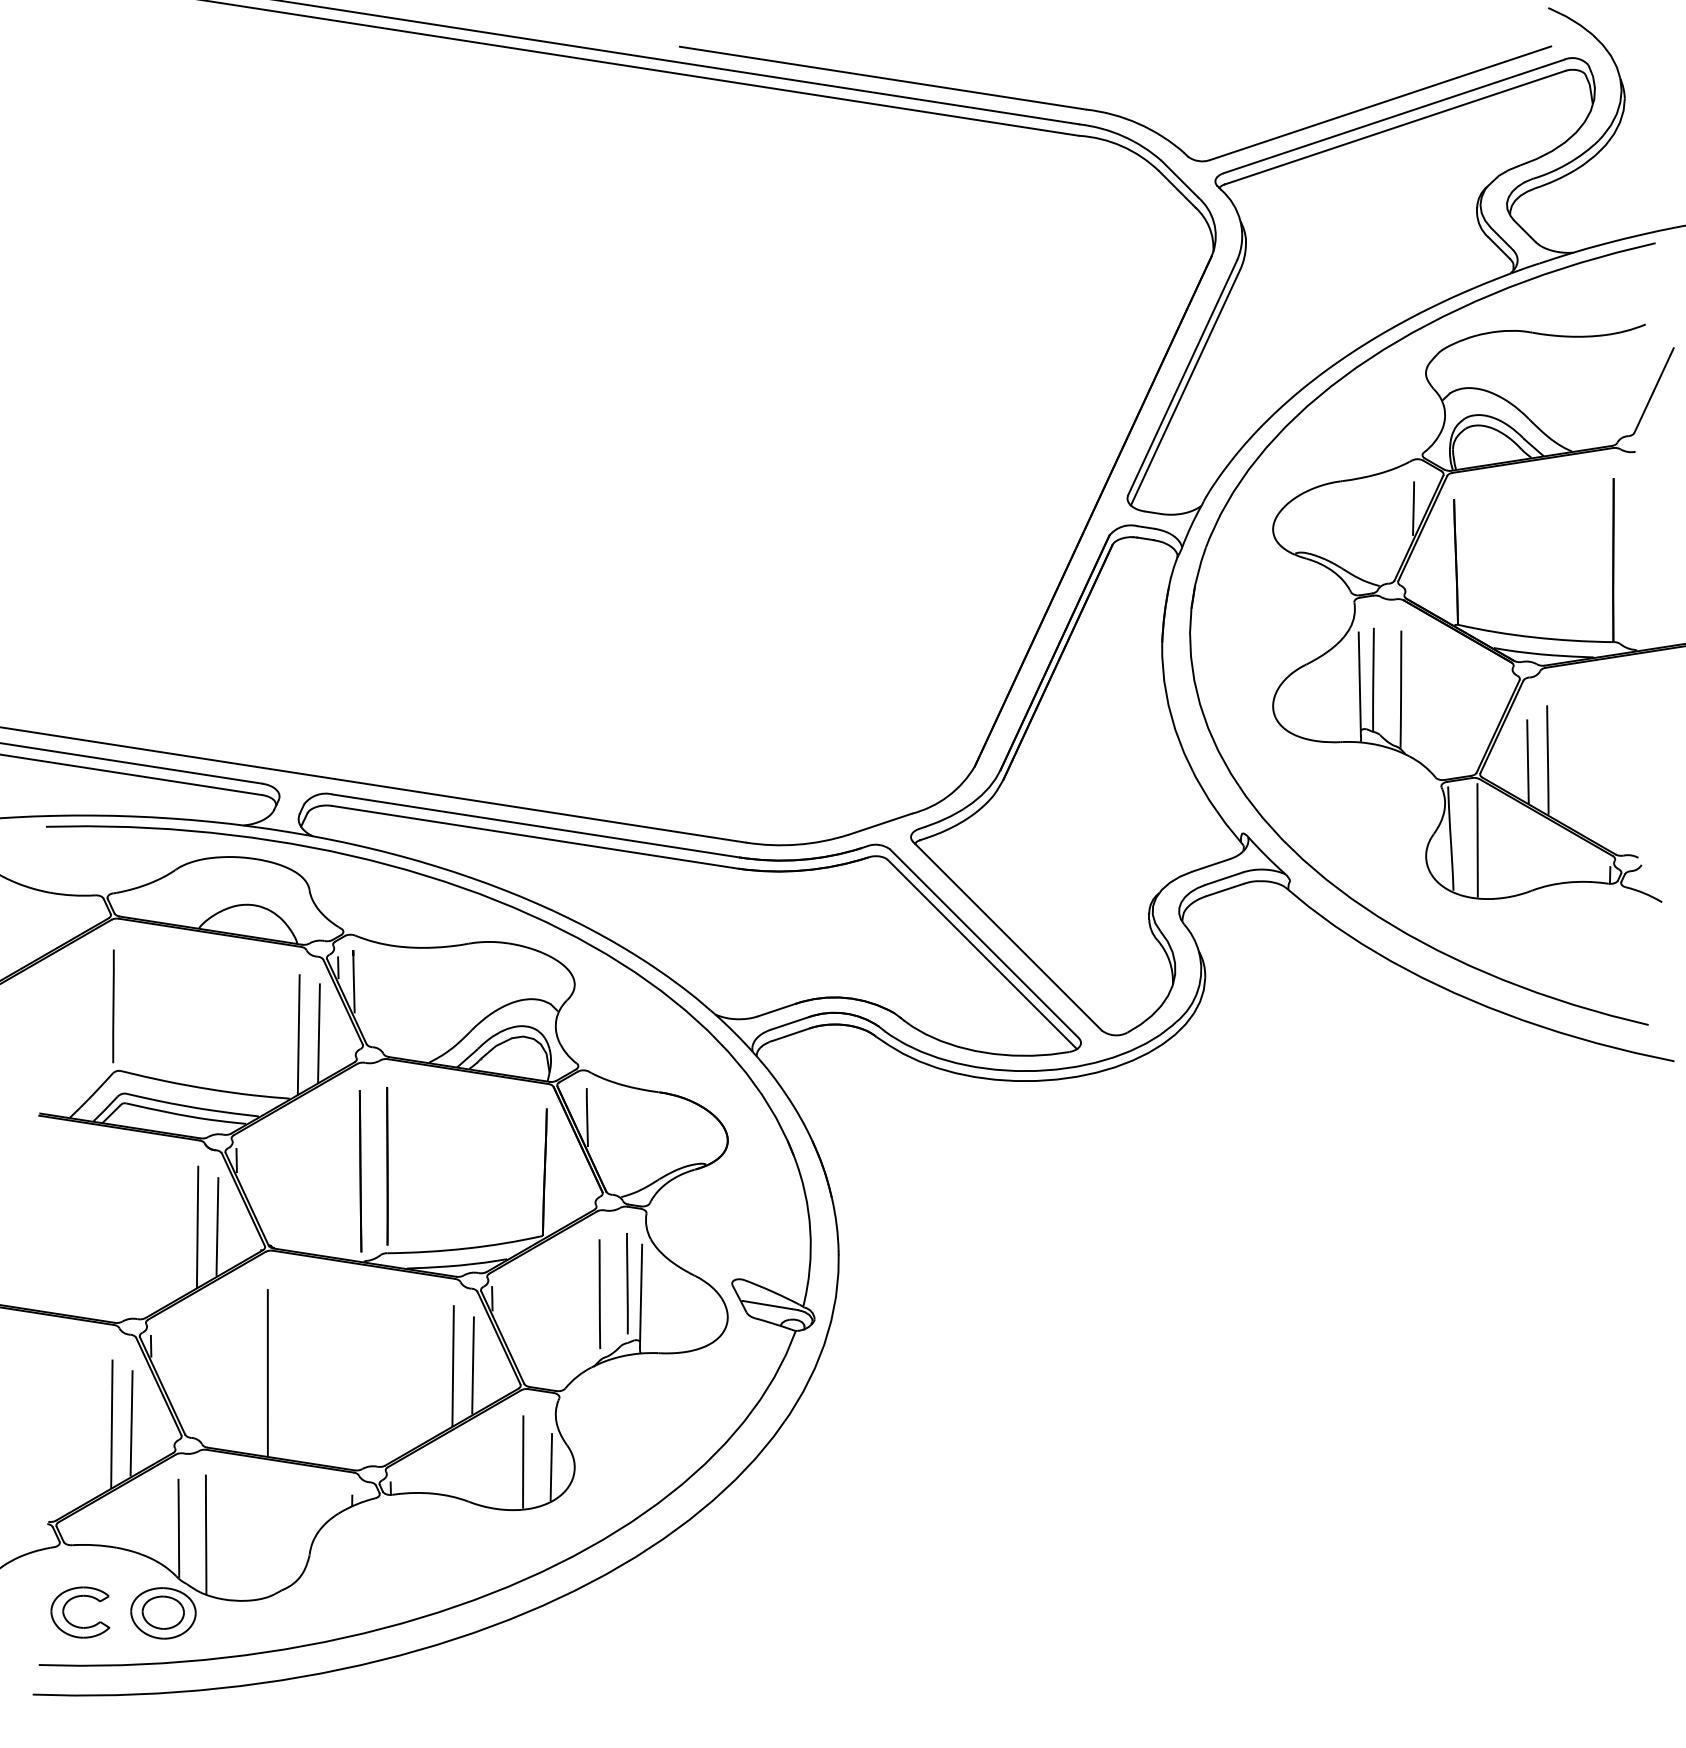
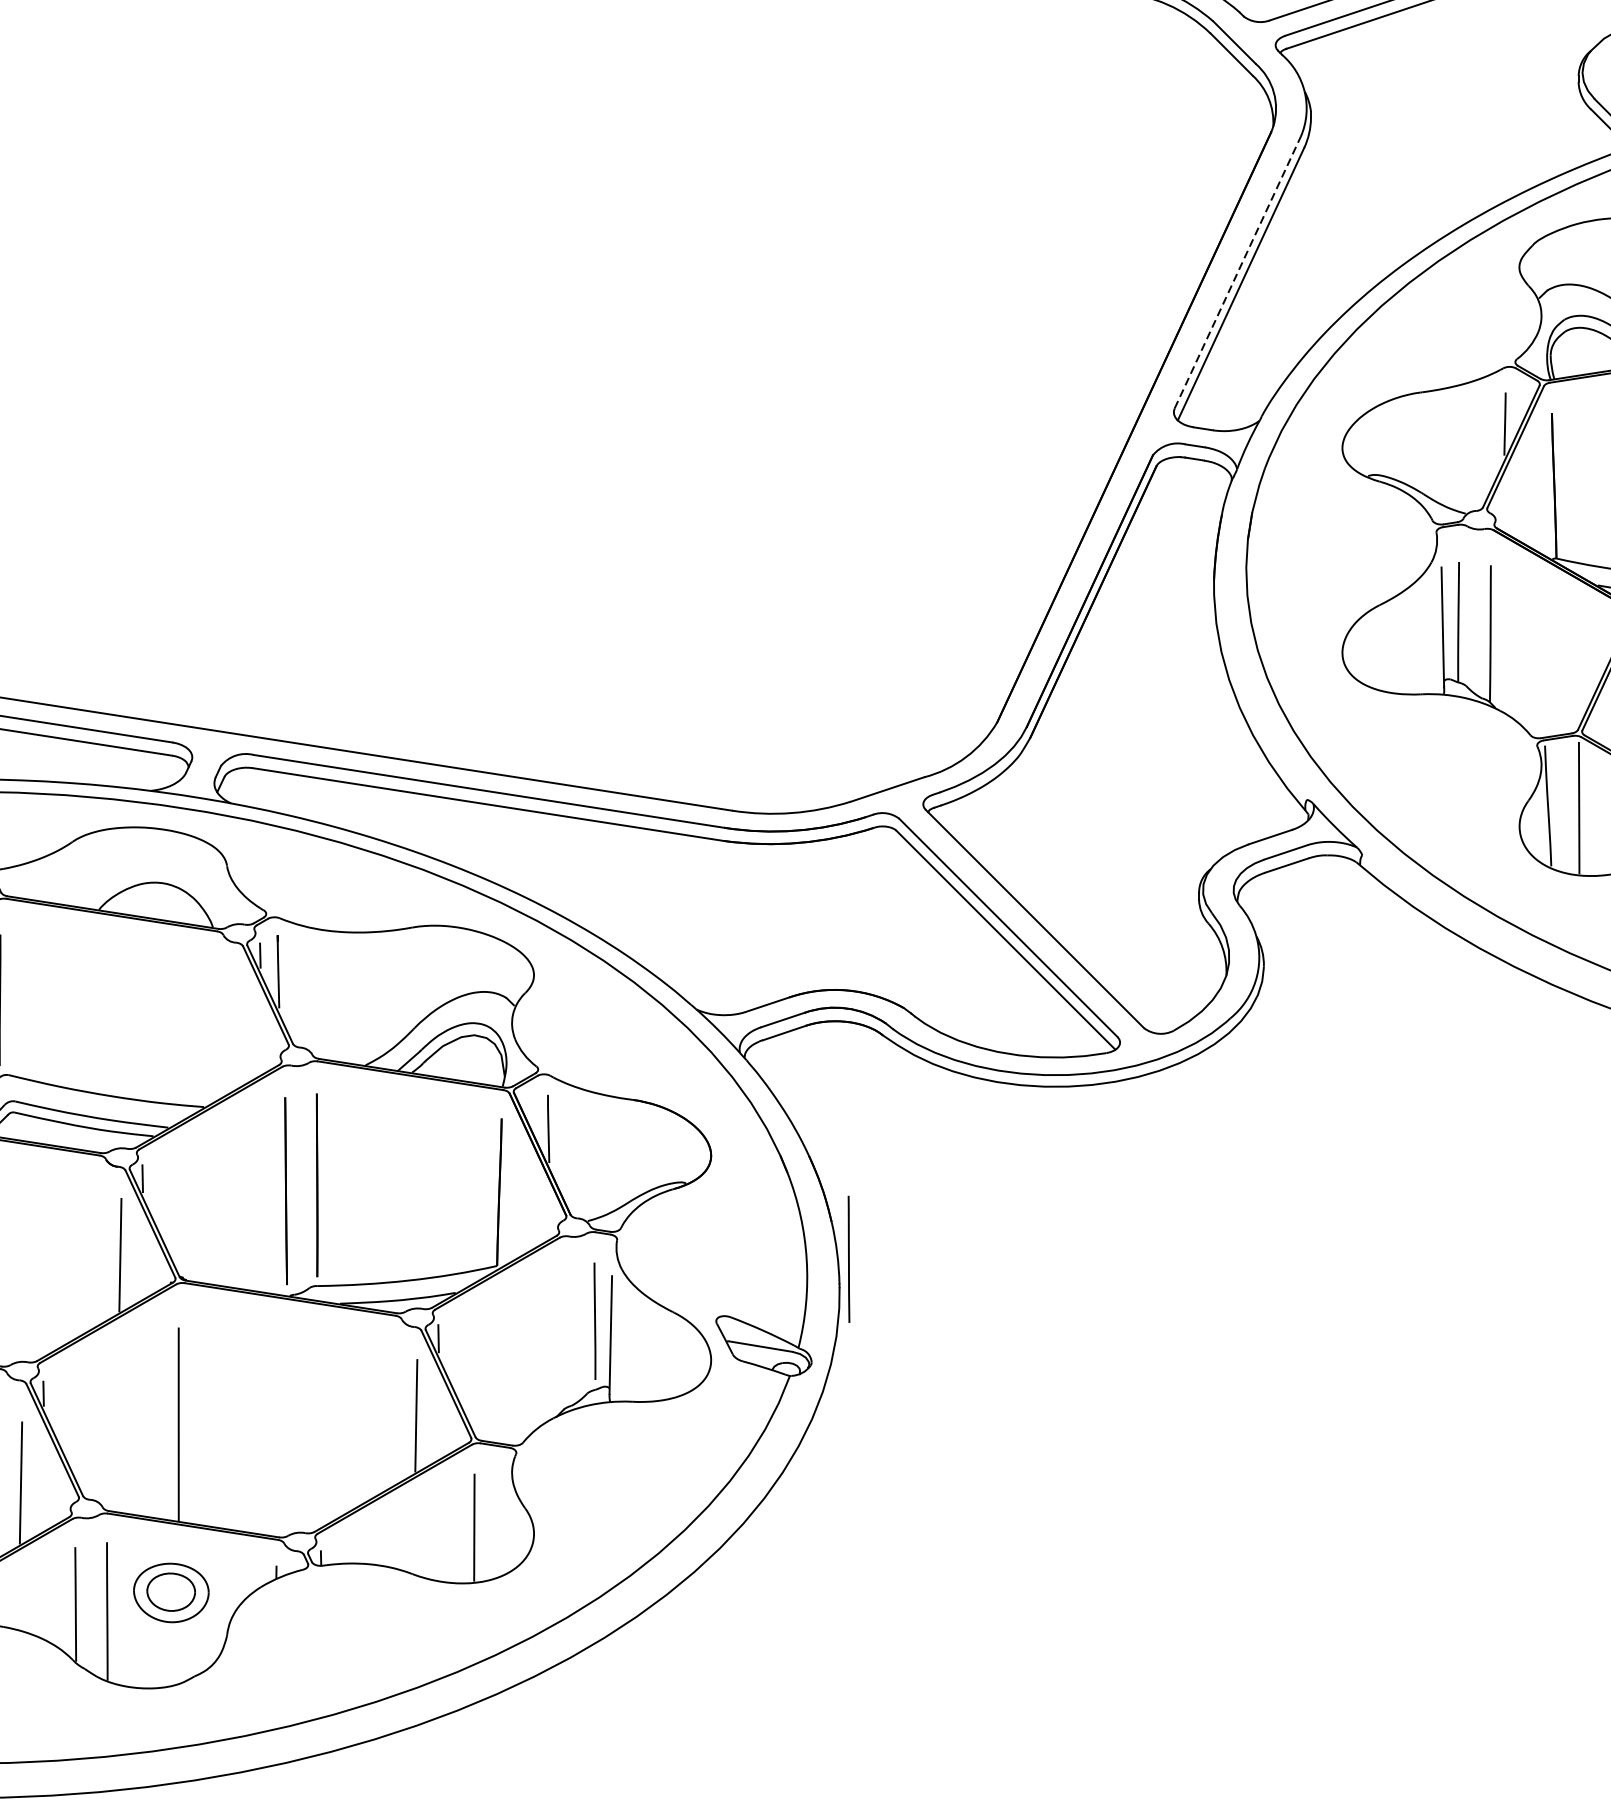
line: (1182, 377) -> (1237, 272), solid -> dashed
line: (318, 1033) -> (237, 1031), removed
line: (298, 1034) -> (214, 1032), removed
line: (197, 1226) -> (97, 1255), removed
line: (599, 1293) -> (848, 1258), moved
line: (452, 1365) -> (392, 1415), removed
line: (551, 1467) -> (507, 1534), removed
part: (163, 1613) -> (171, 1593), moved

